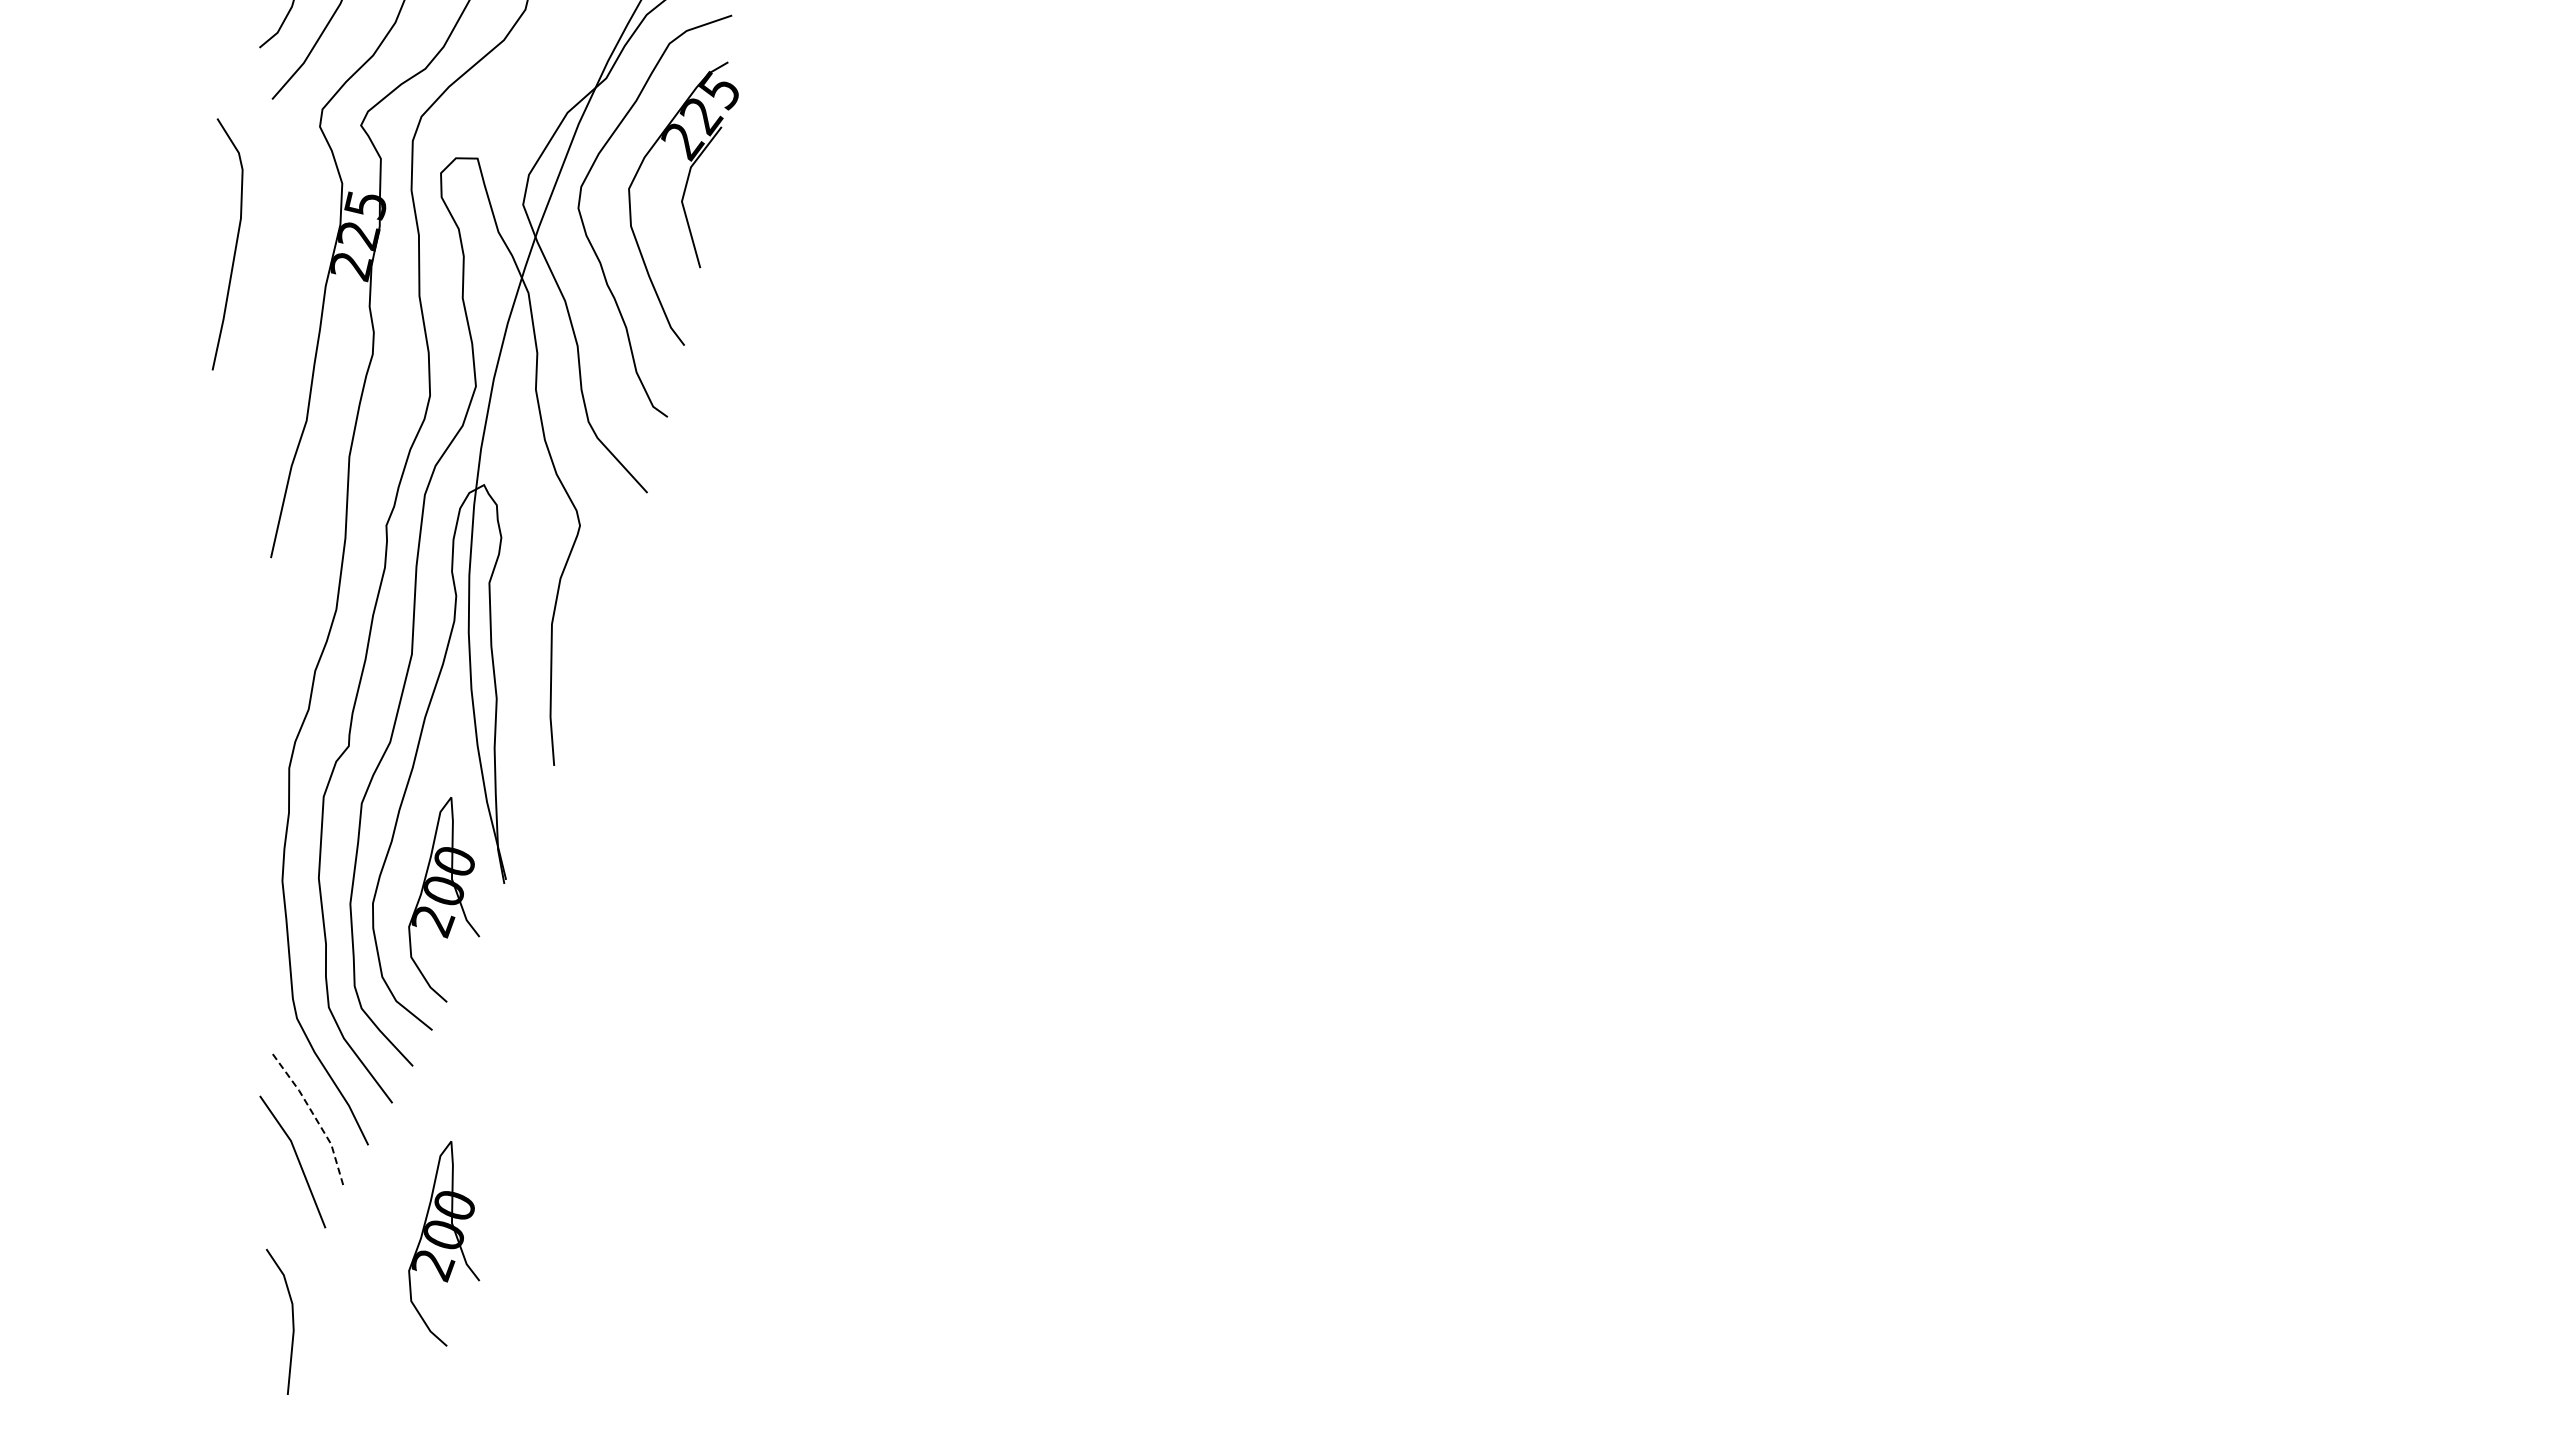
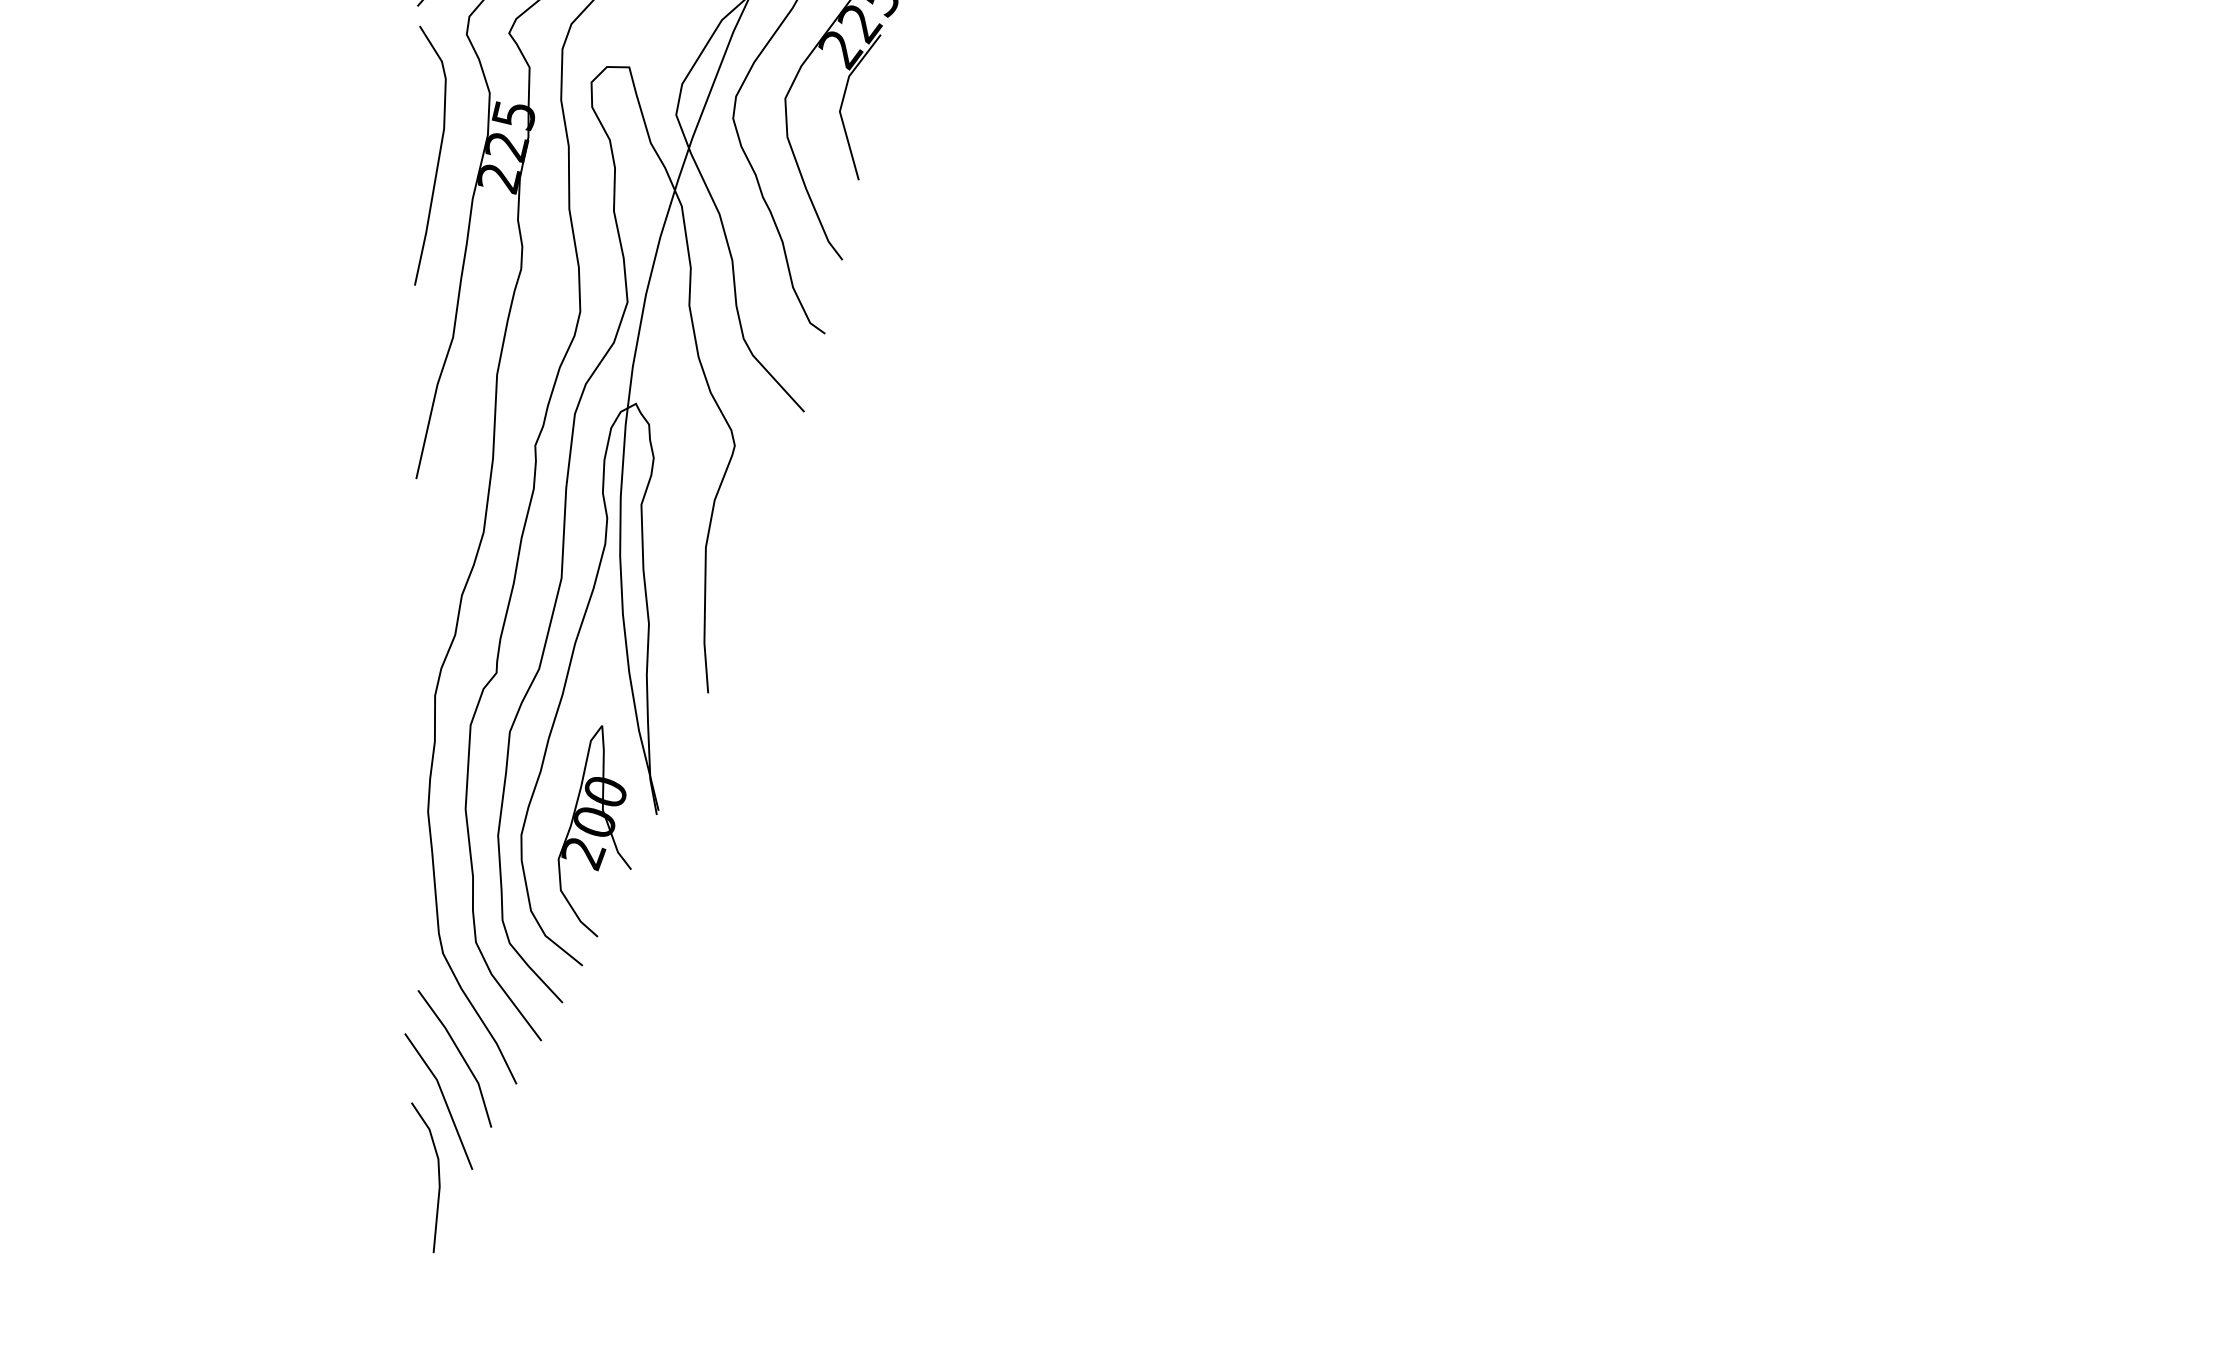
curve: (235, 244) -> (438, 155), moved
line: (315, 1117) -> (462, 1055), dashed -> solid
part: (444, 1243) -> (595, 1185), removed
line: (292, 1321) -> (438, 1177), moved

